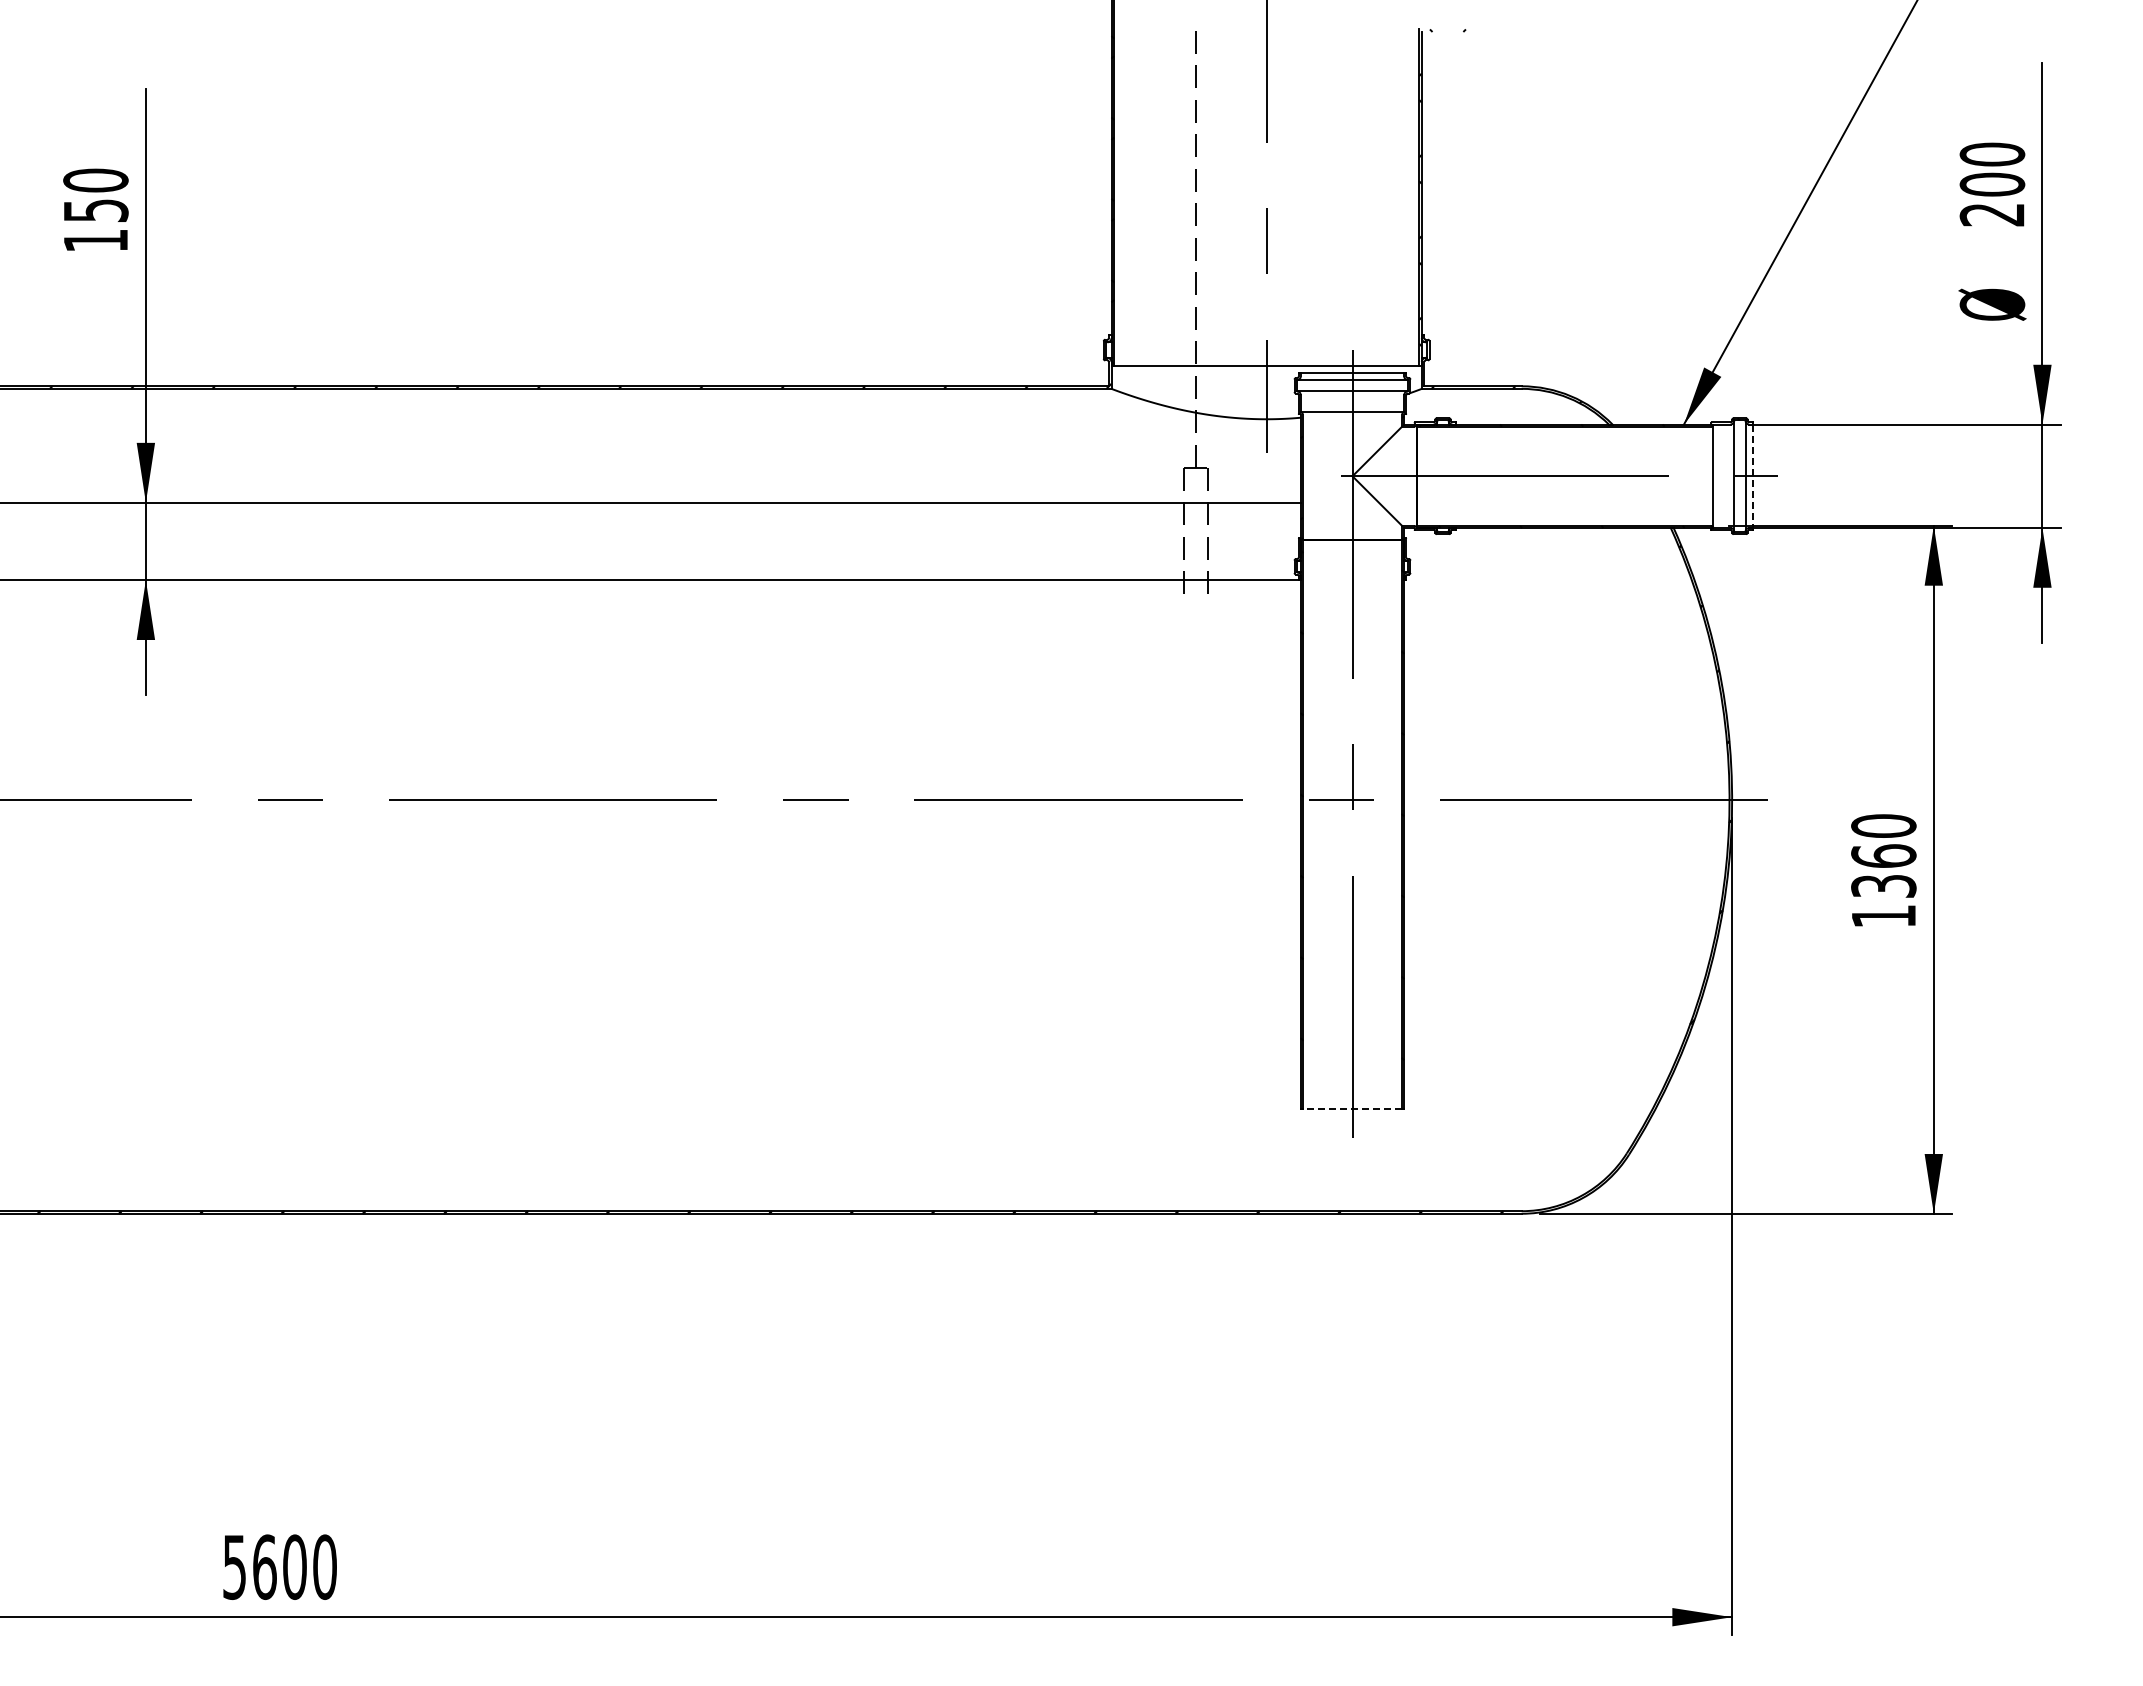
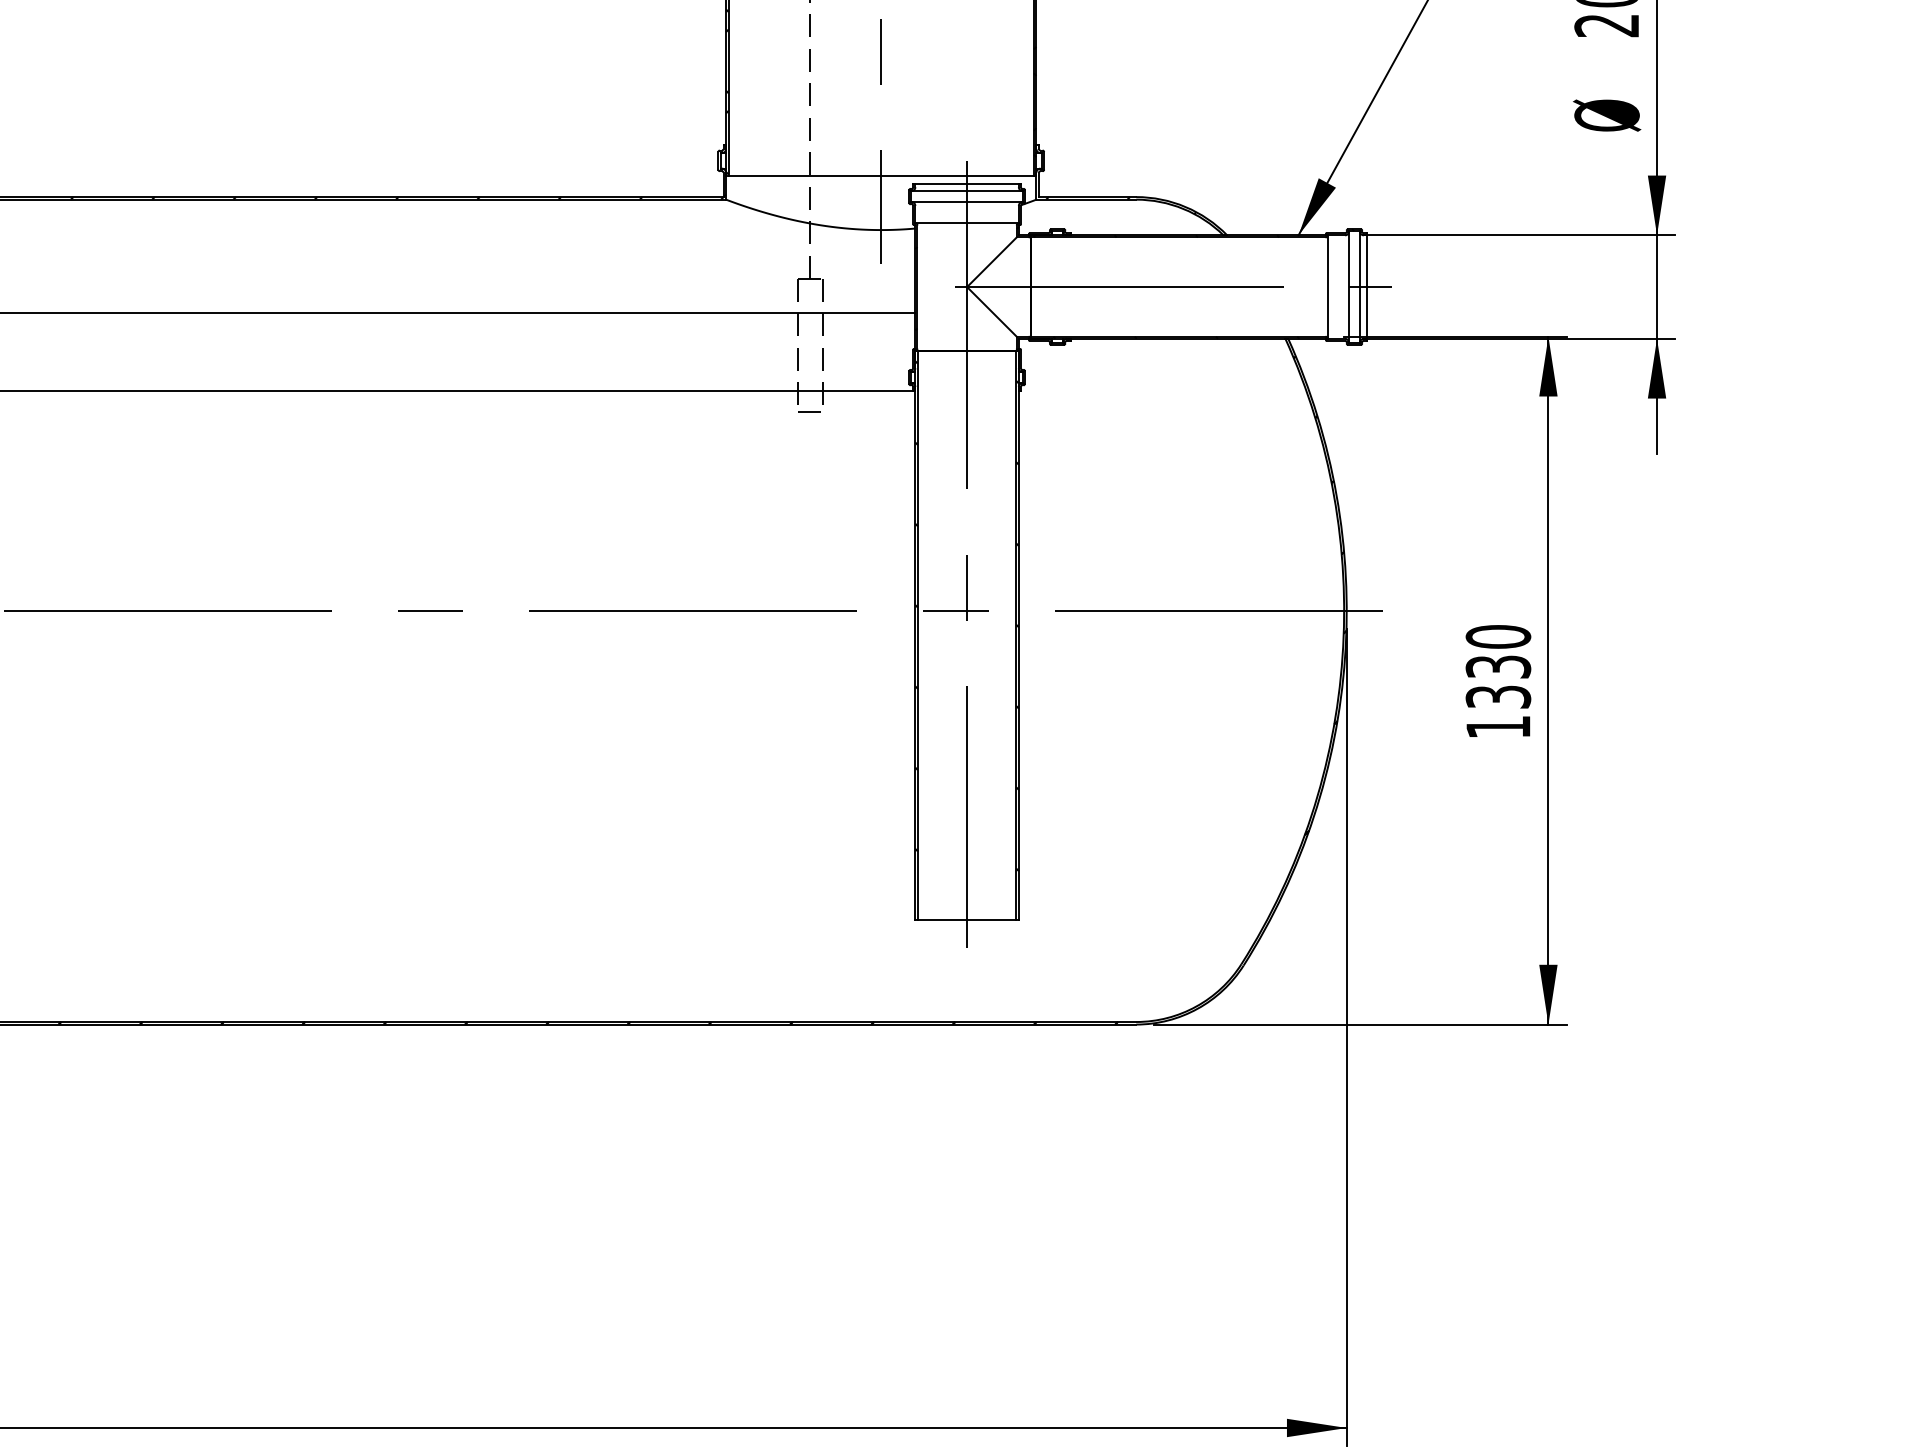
line: (1752, 476) -> (1367, 287), dashed -> solid
line: (1195, 600) -> (810, 411), added
text: (1883, 855) -> (1498, 666), 1360 -> 1330
line: (1352, 1109) -> (967, 920), dashed -> solid

